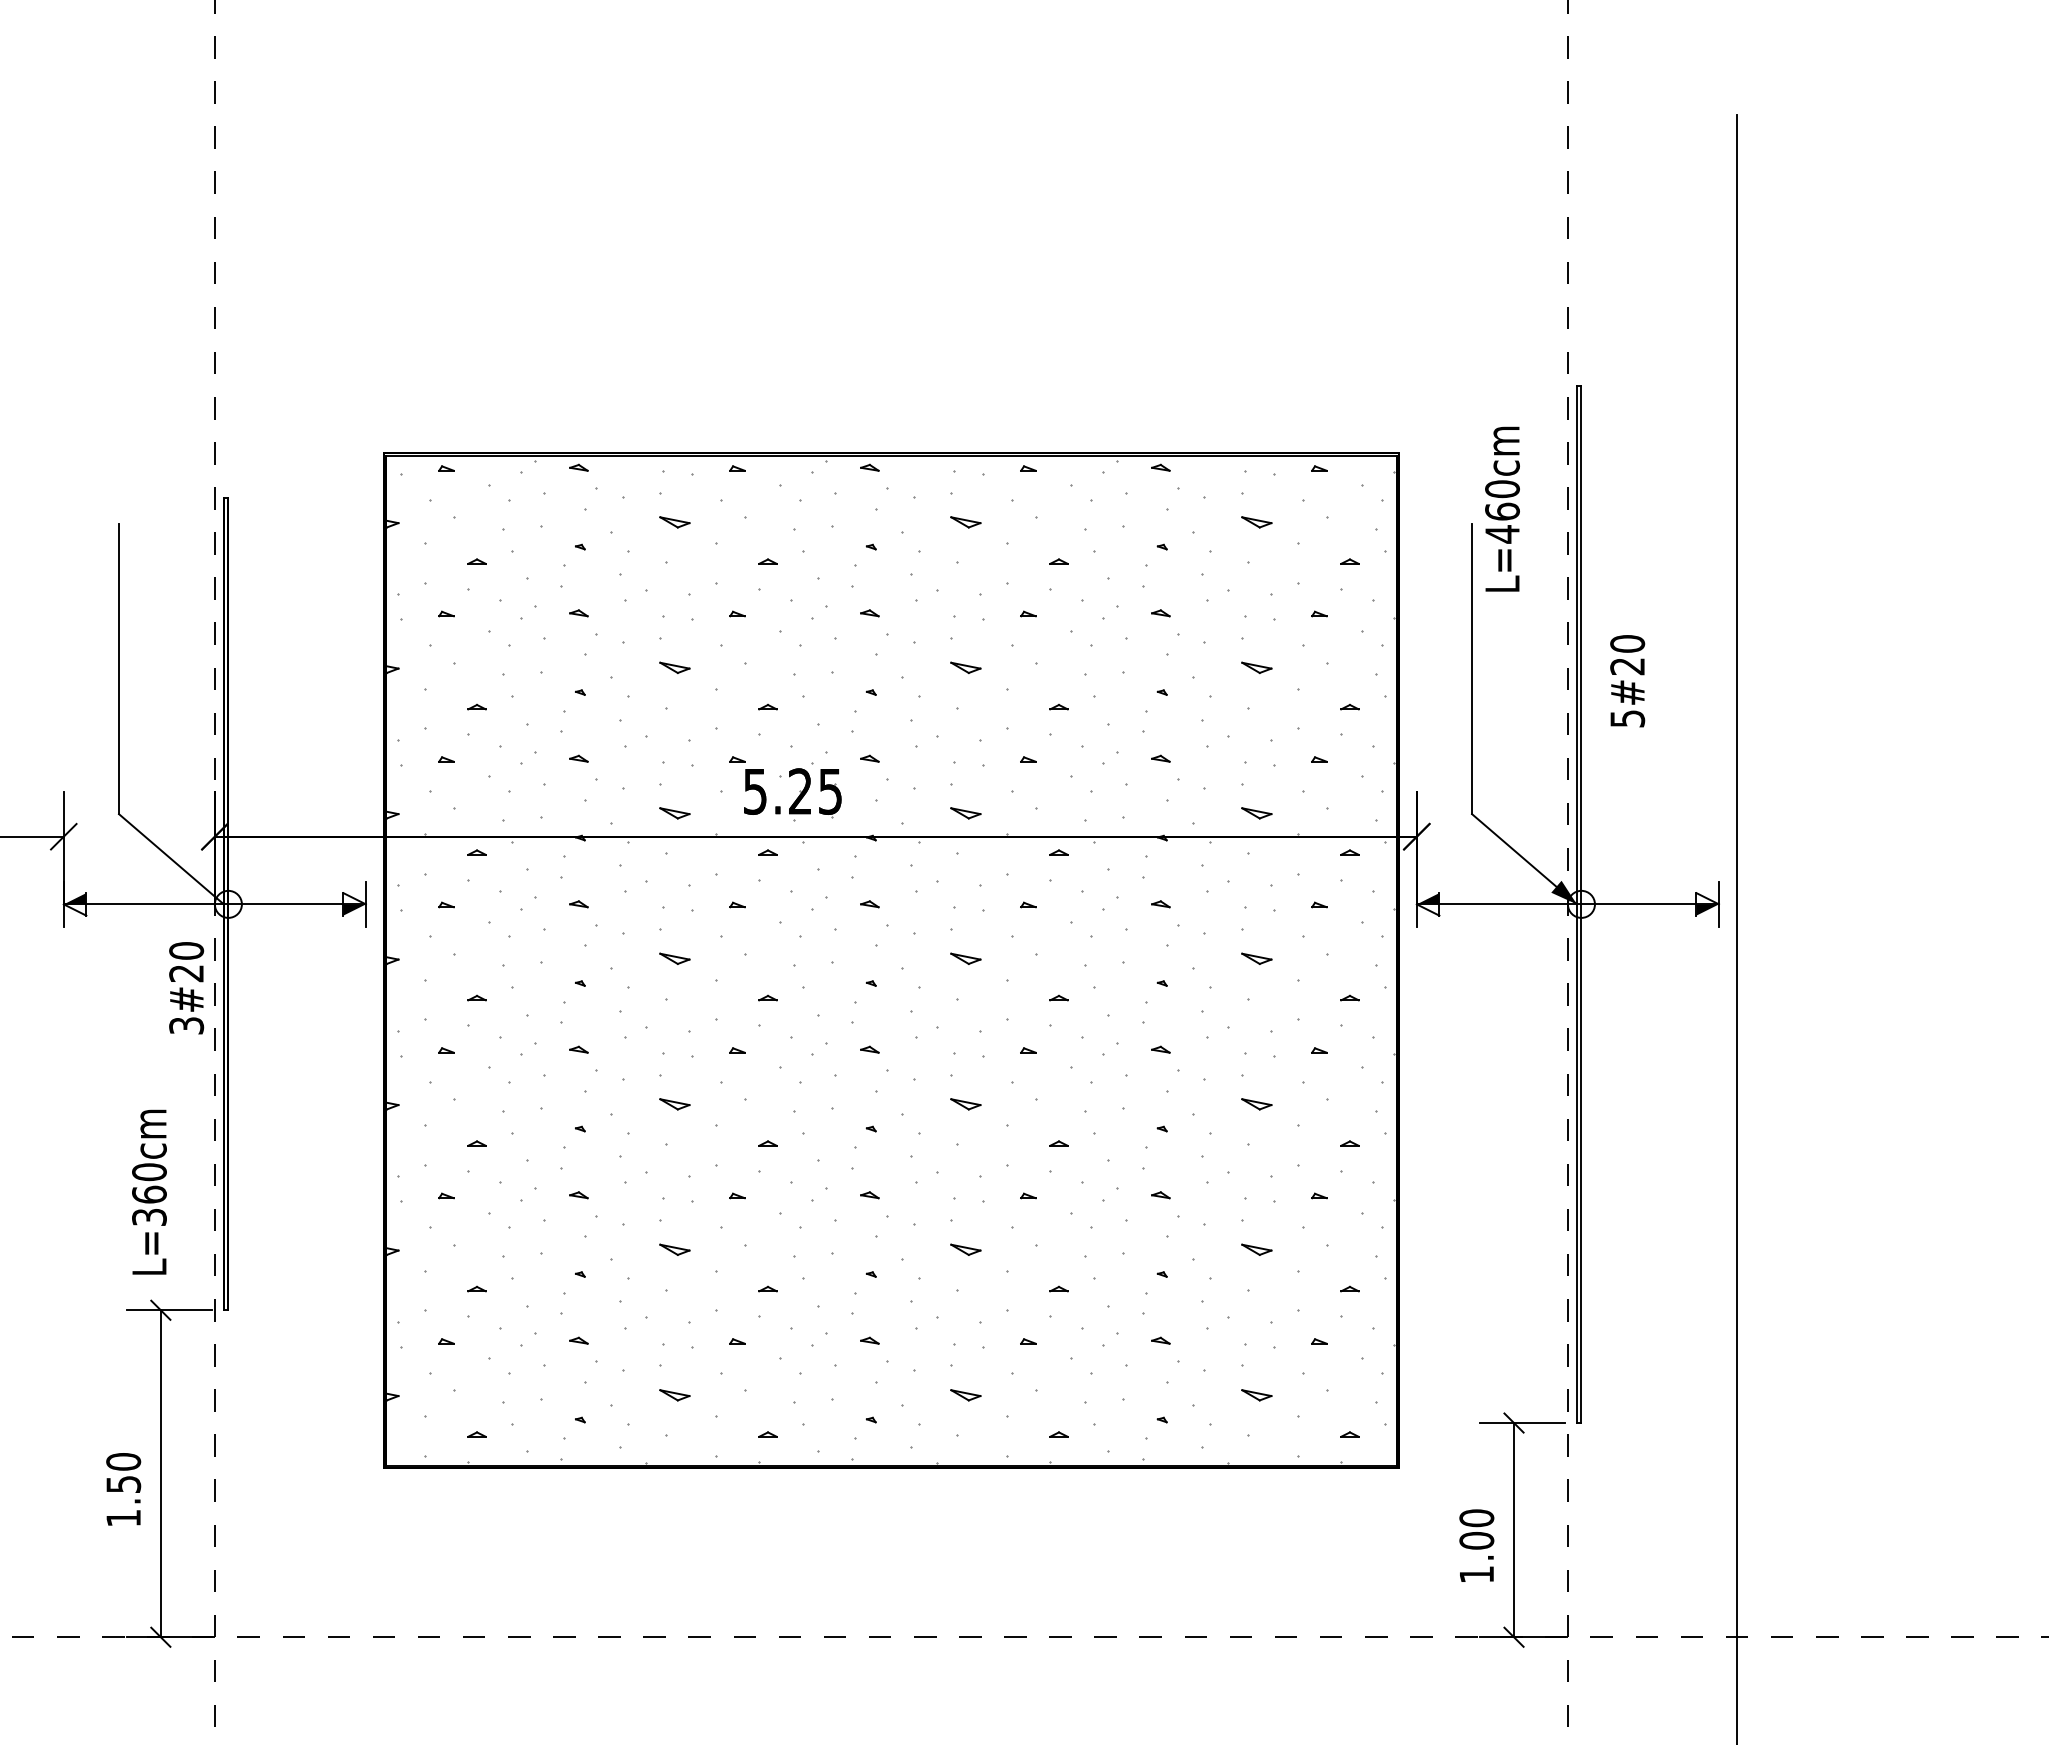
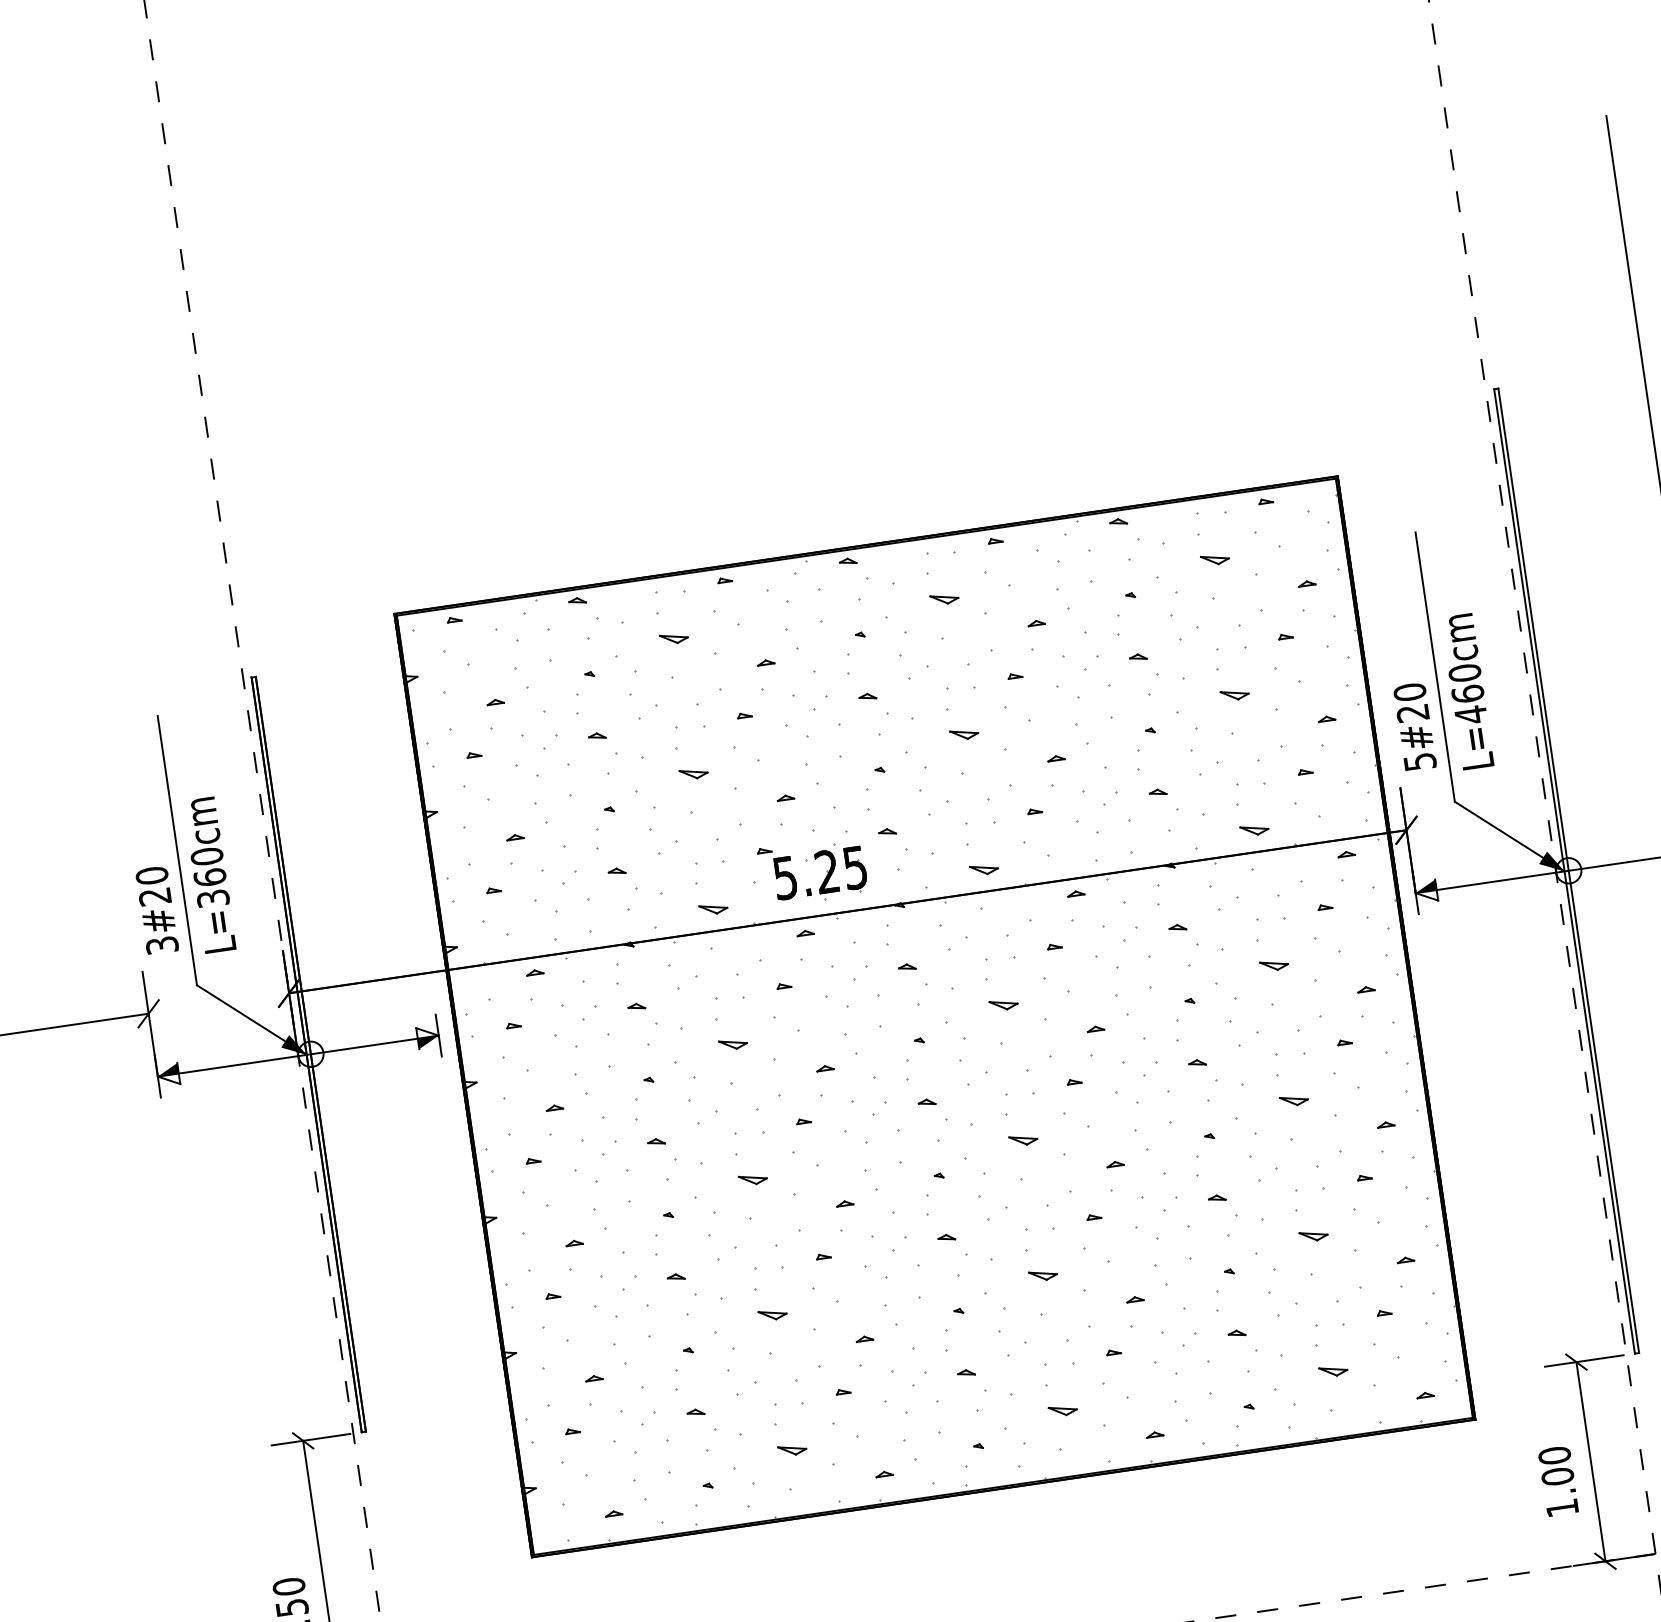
text: (1502, 508) -> (1467, 691), moved
text: (1627, 681) -> (1414, 727), moved
fill: (210, 892) -> (292, 1045), added
text: (186, 988) -> (157, 910), moved
text: (149, 1191) -> (209, 874), moved

